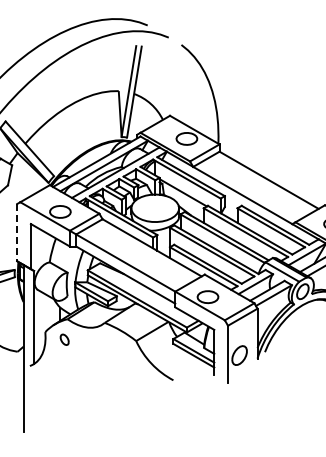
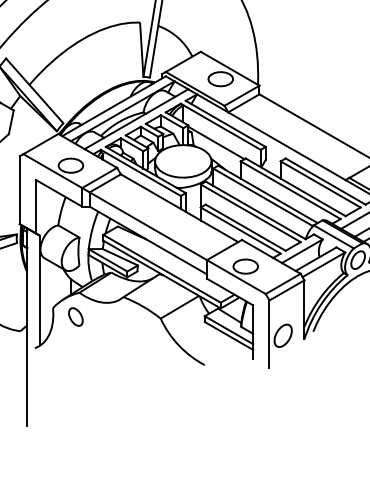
line: (17, 232) -> (20, 190), dashed -> solid
part: (64, 339) -> (75, 316), size x1.43

